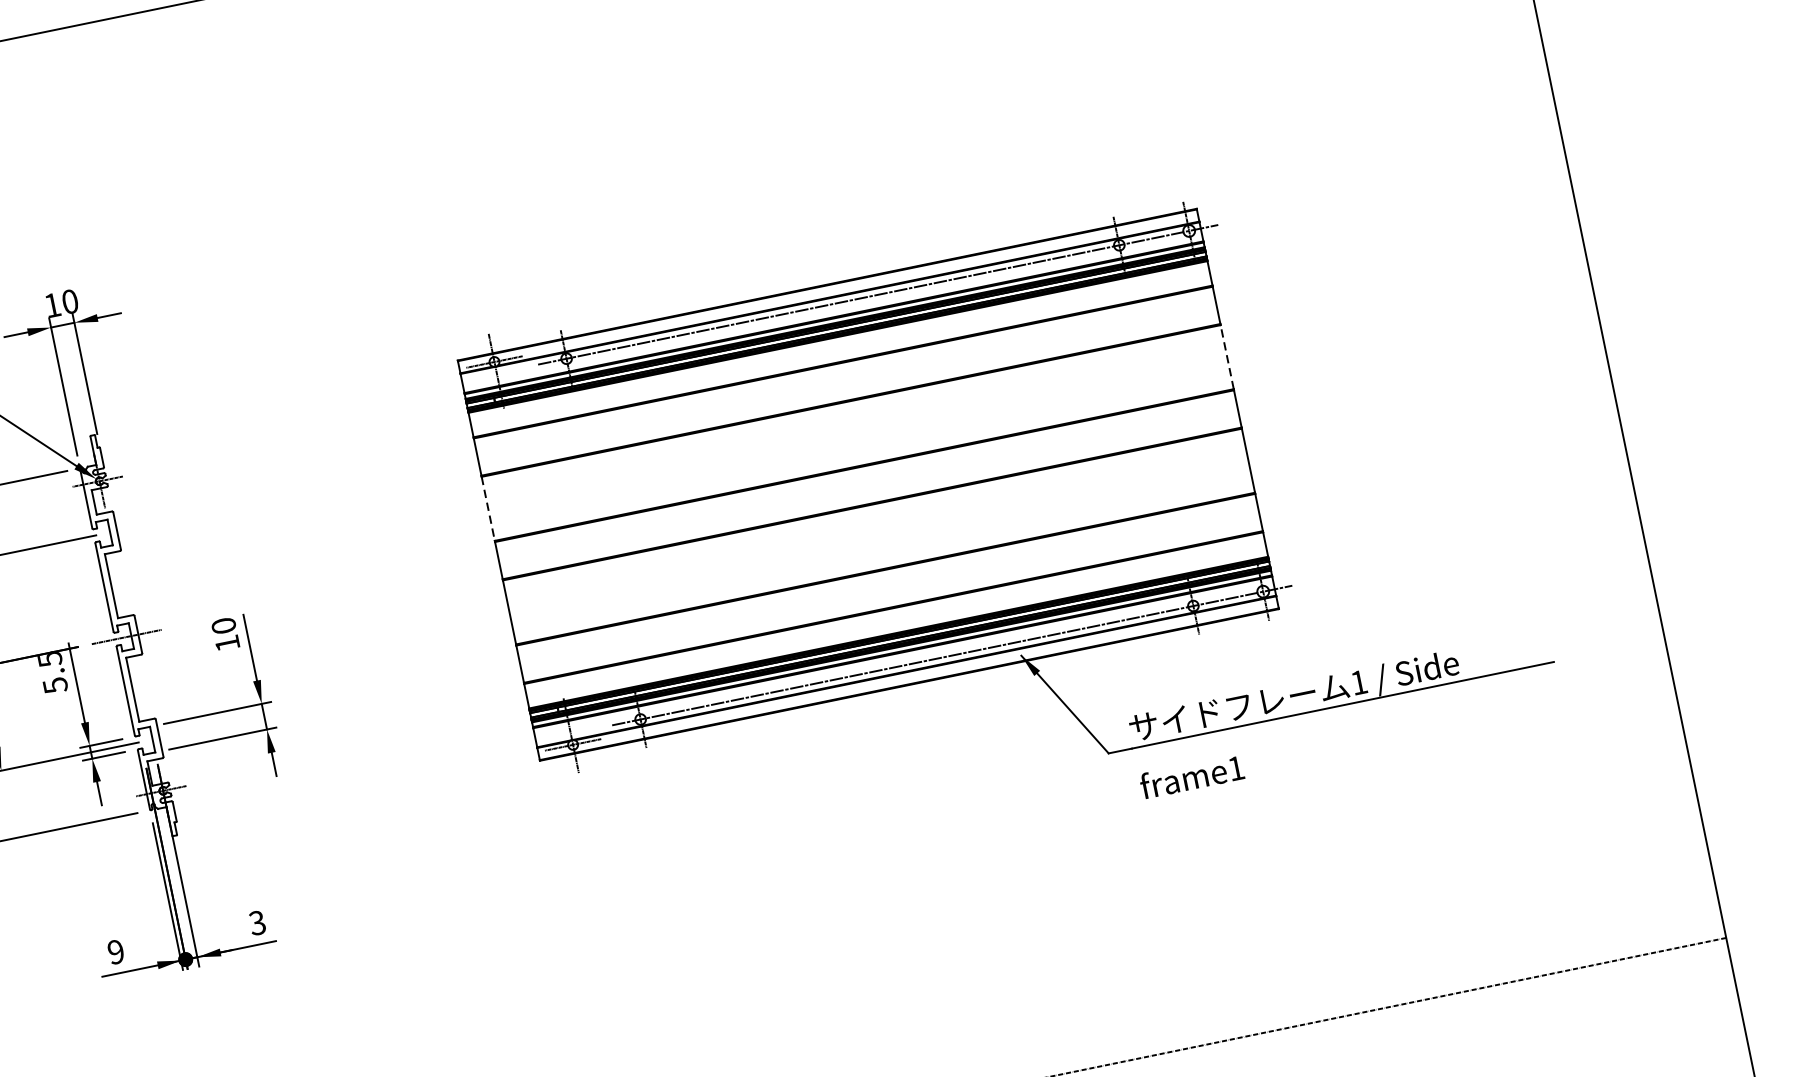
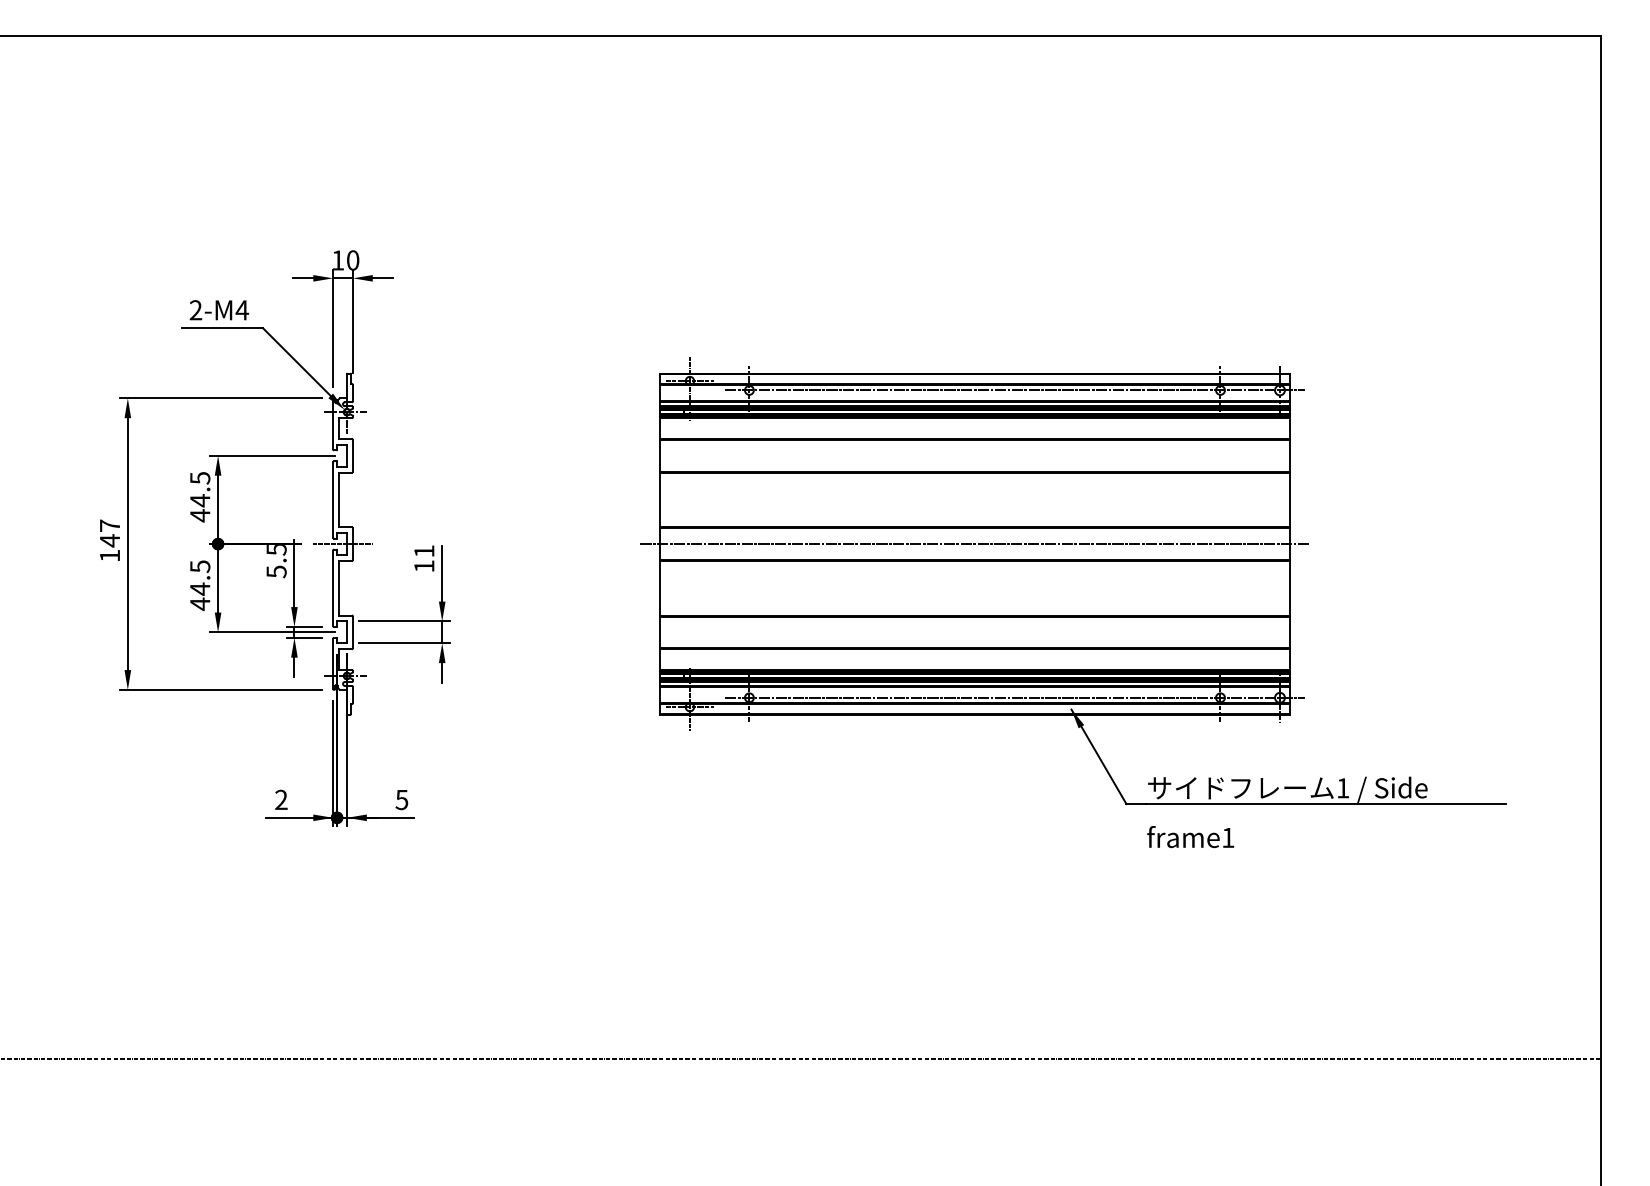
line: (1226, 356) -> (1289, 499), dashed -> solid
line: (867, 485) -> (974, 544), added
line: (488, 509) -> (660, 500), dashed -> solid
text: (224, 626) -> (424, 551), 10 -> 11
text: (258, 922) -> (402, 799), 3 -> 5
text: (116, 952) -> (281, 800), 9 -> 2

